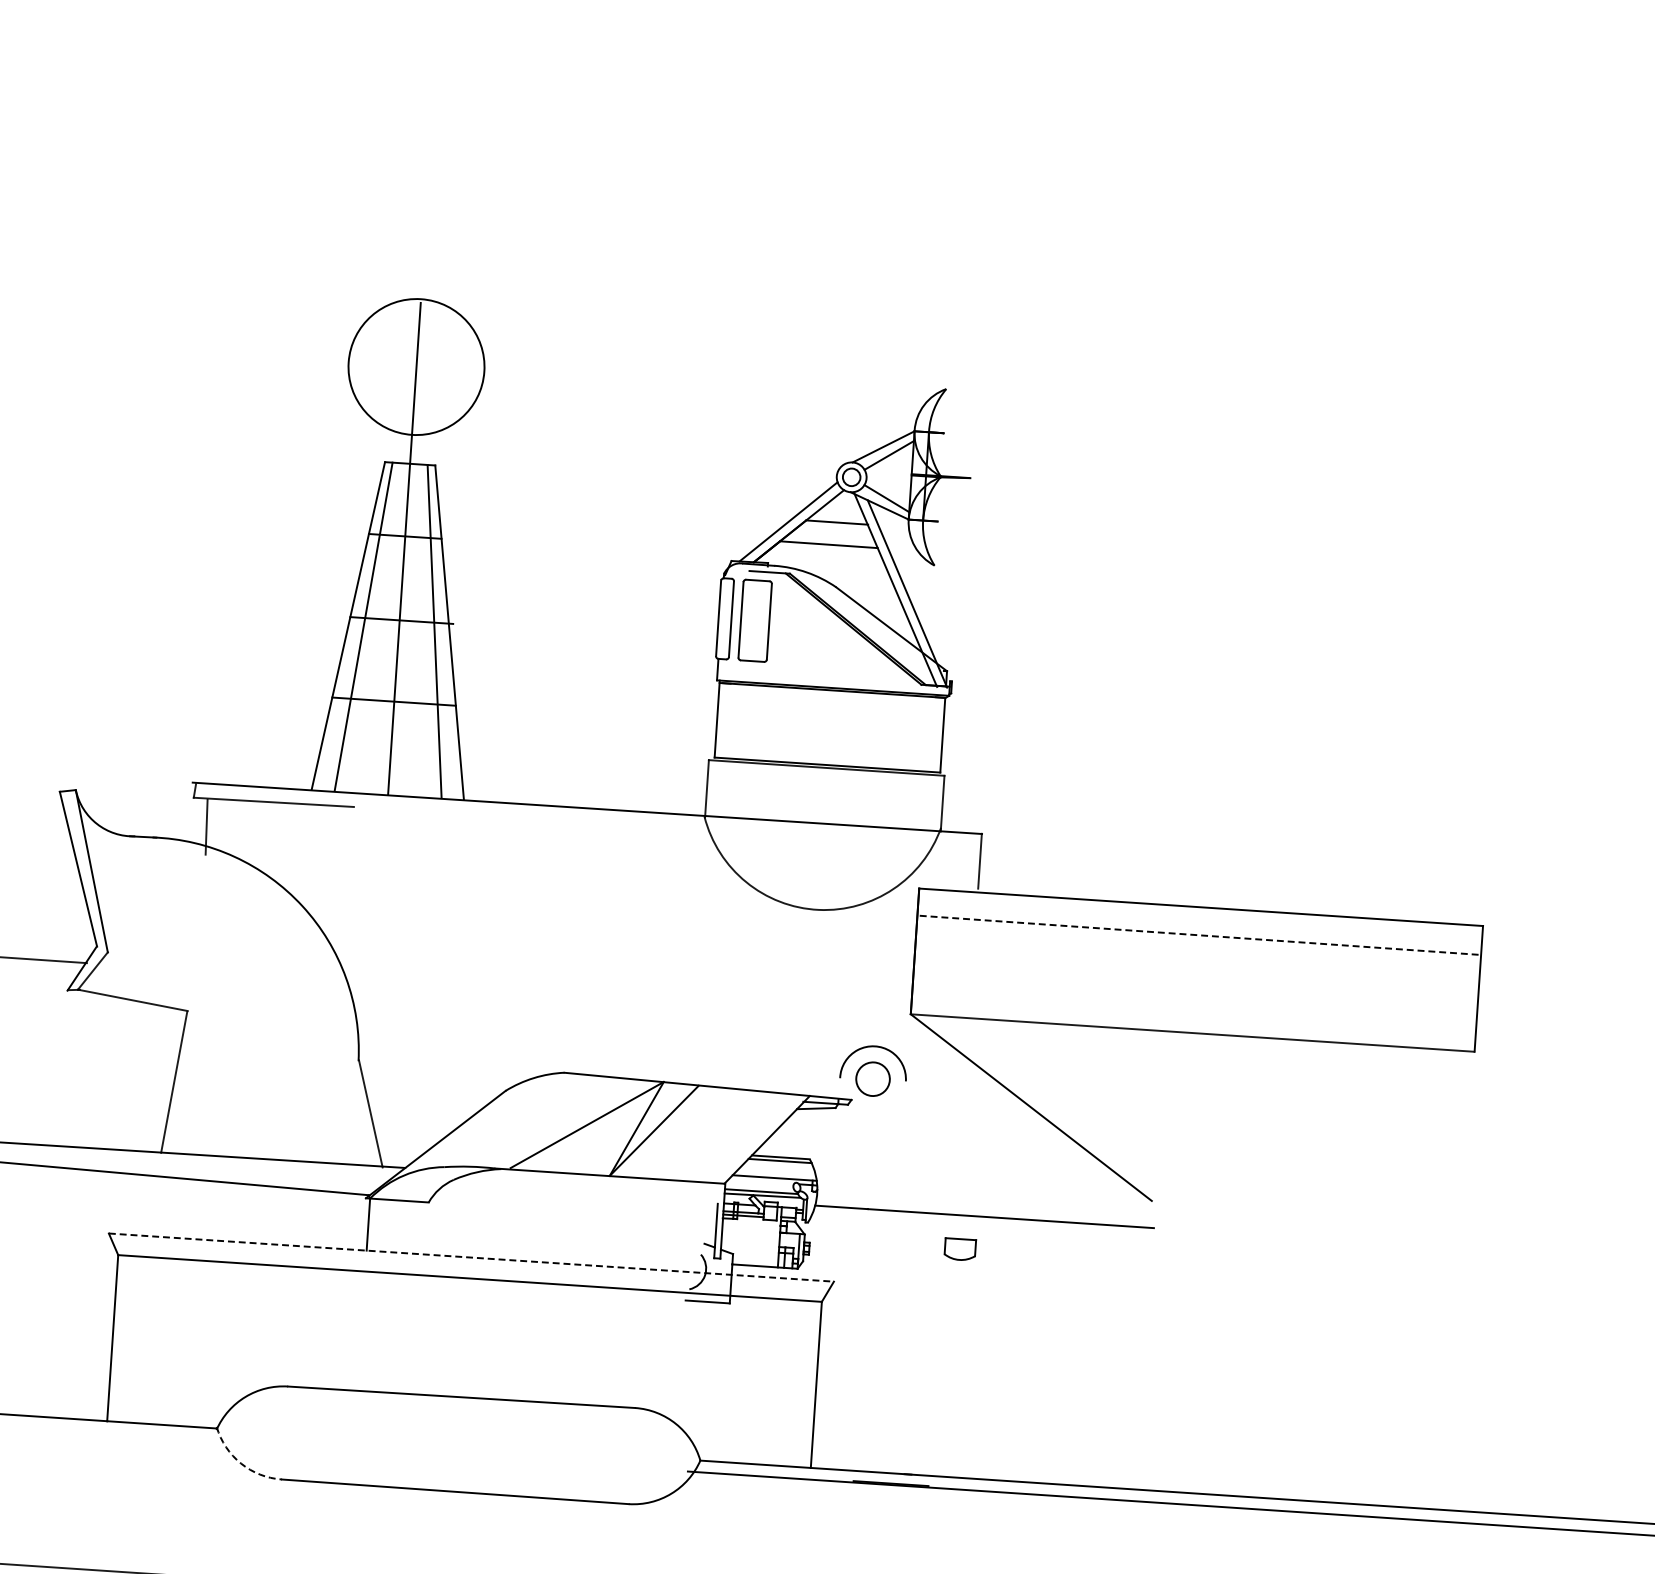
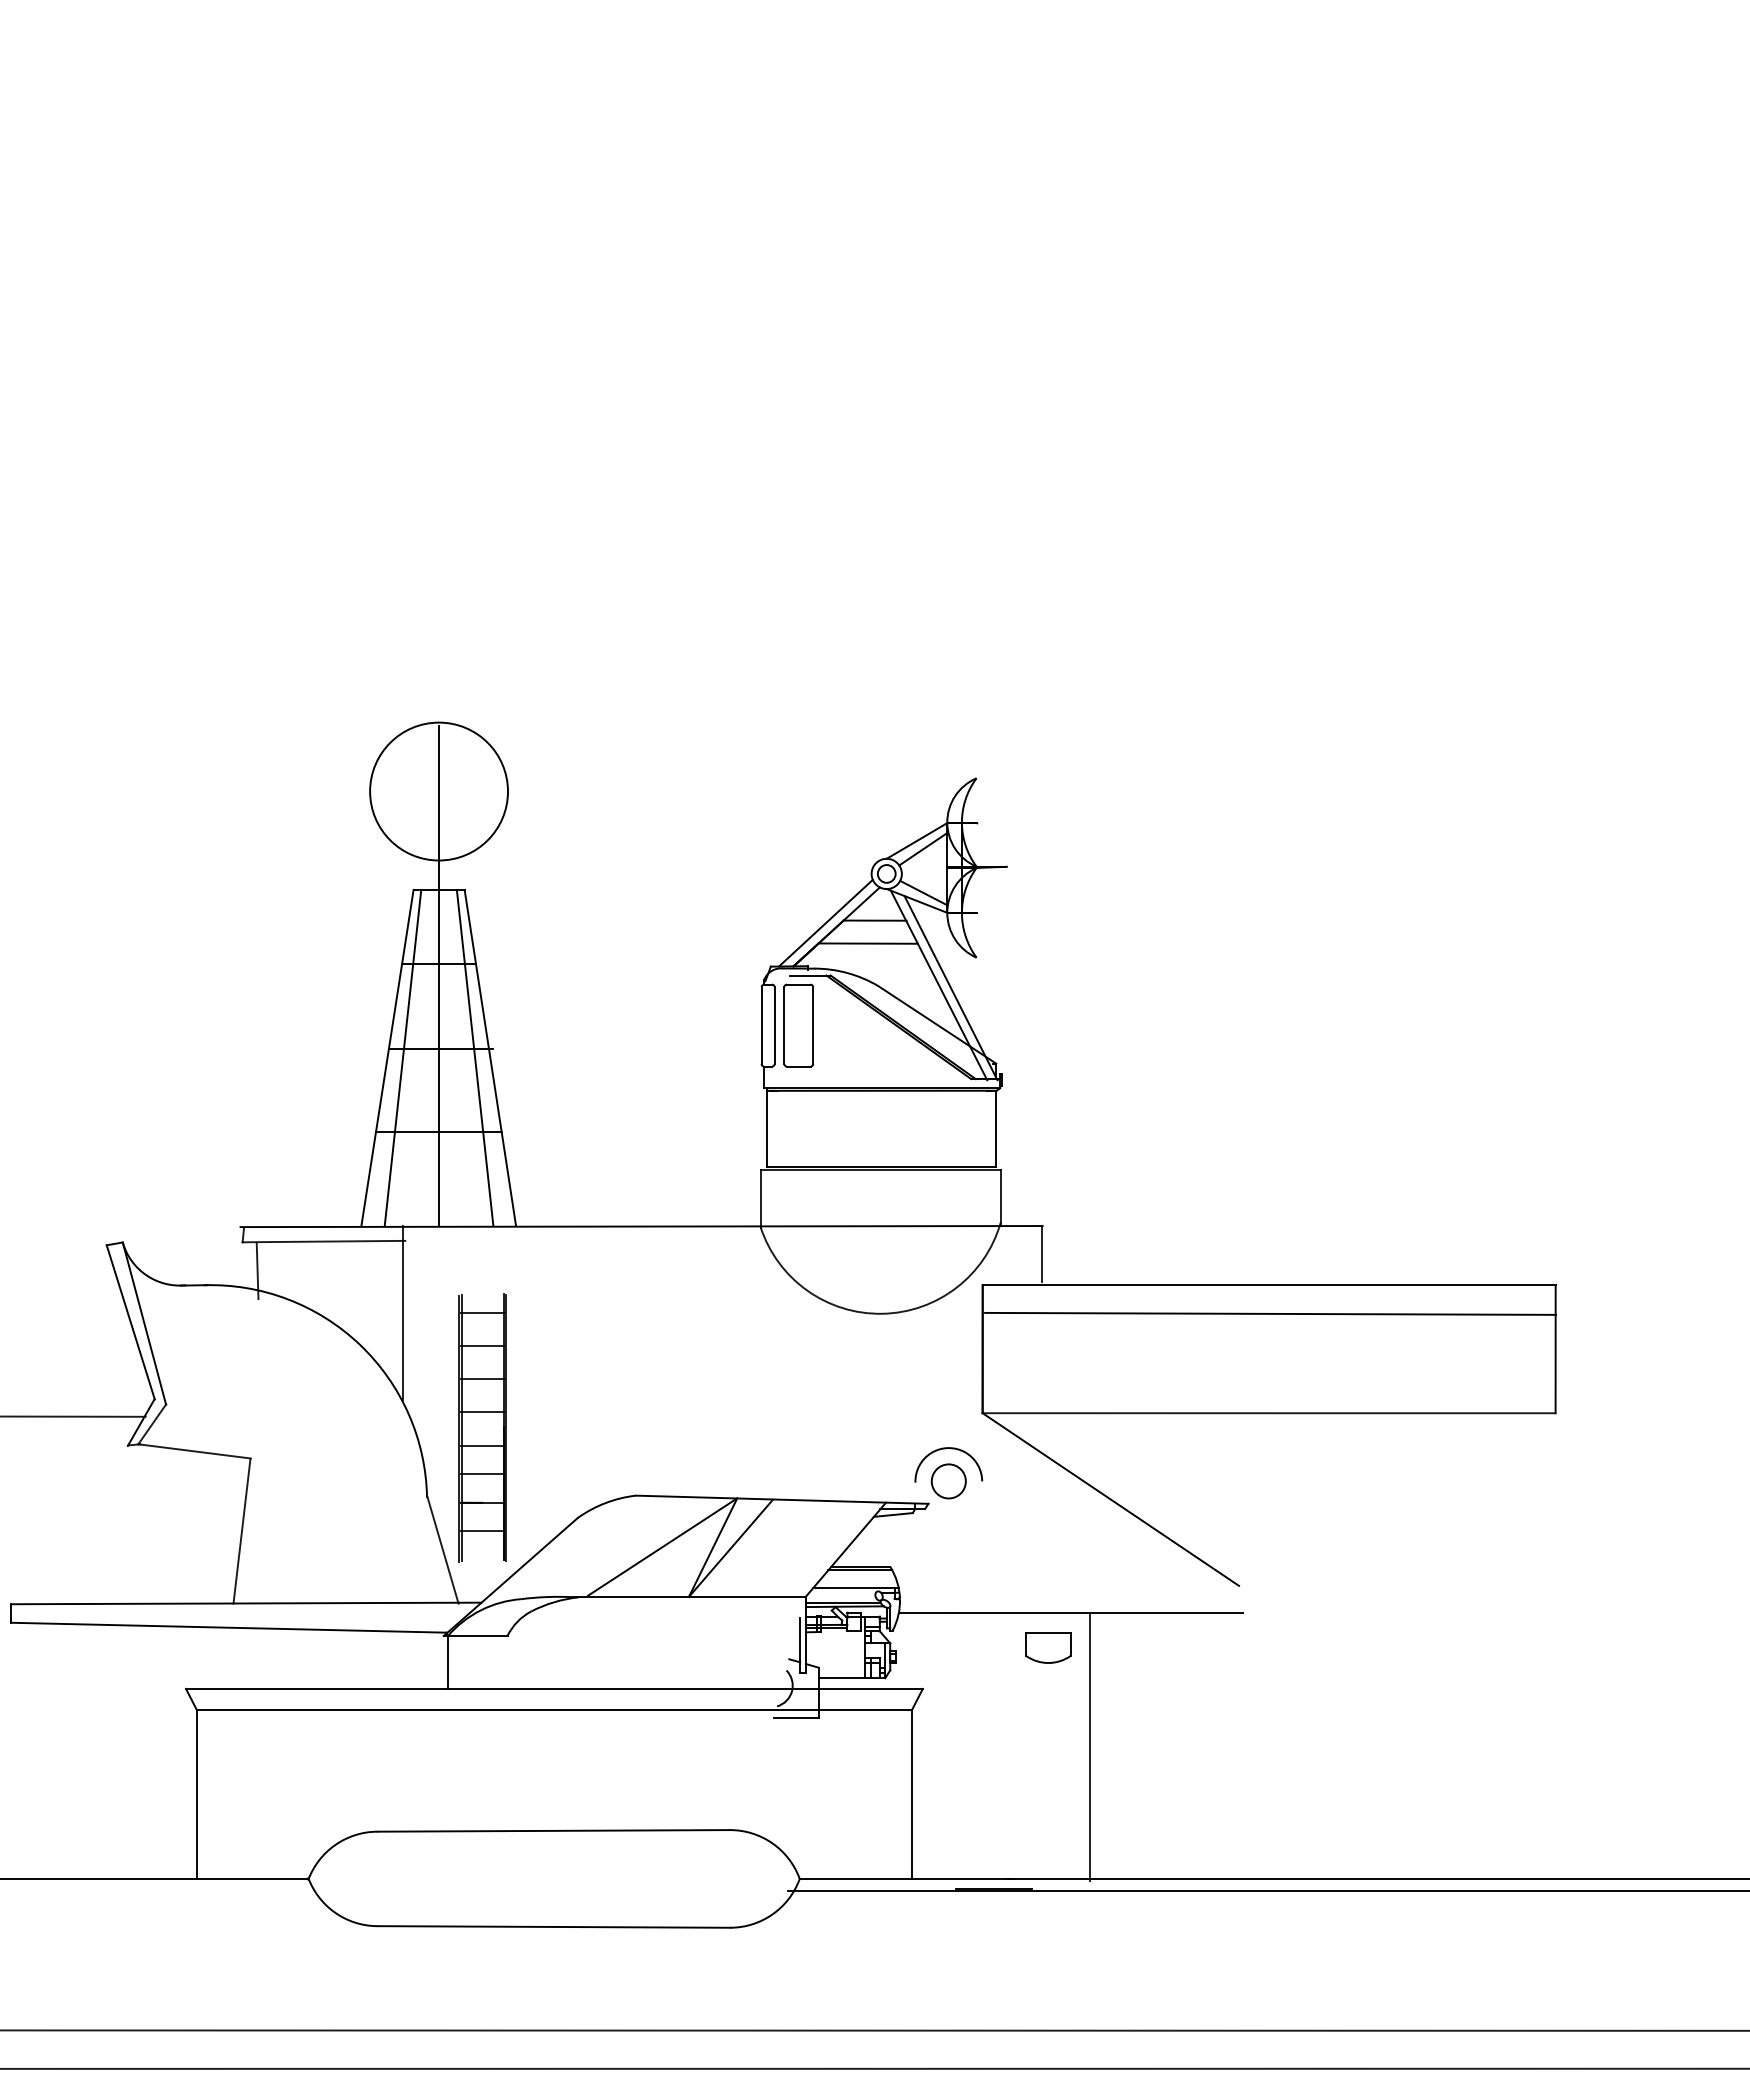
line: (346, 878) -> (402, 1313), added
line: (1200, 934) -> (1270, 1313), dashed -> solid
part: (417, 995) -> (482, 1427), added
part: (960, 1249) -> (1048, 1647), size x1.43
line: (471, 1257) -> (554, 1688), dashed -> solid
line: (995, 1350) -> (1090, 1747), added
arc: (241, 1463) -> (335, 1912), dashed -> solid

